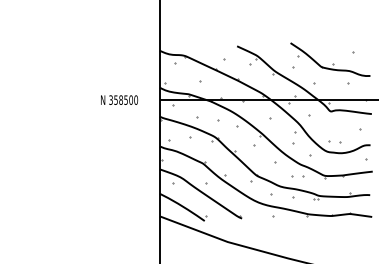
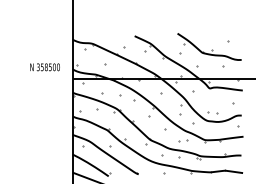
text: (119, 99) -> (45, 66), moved

